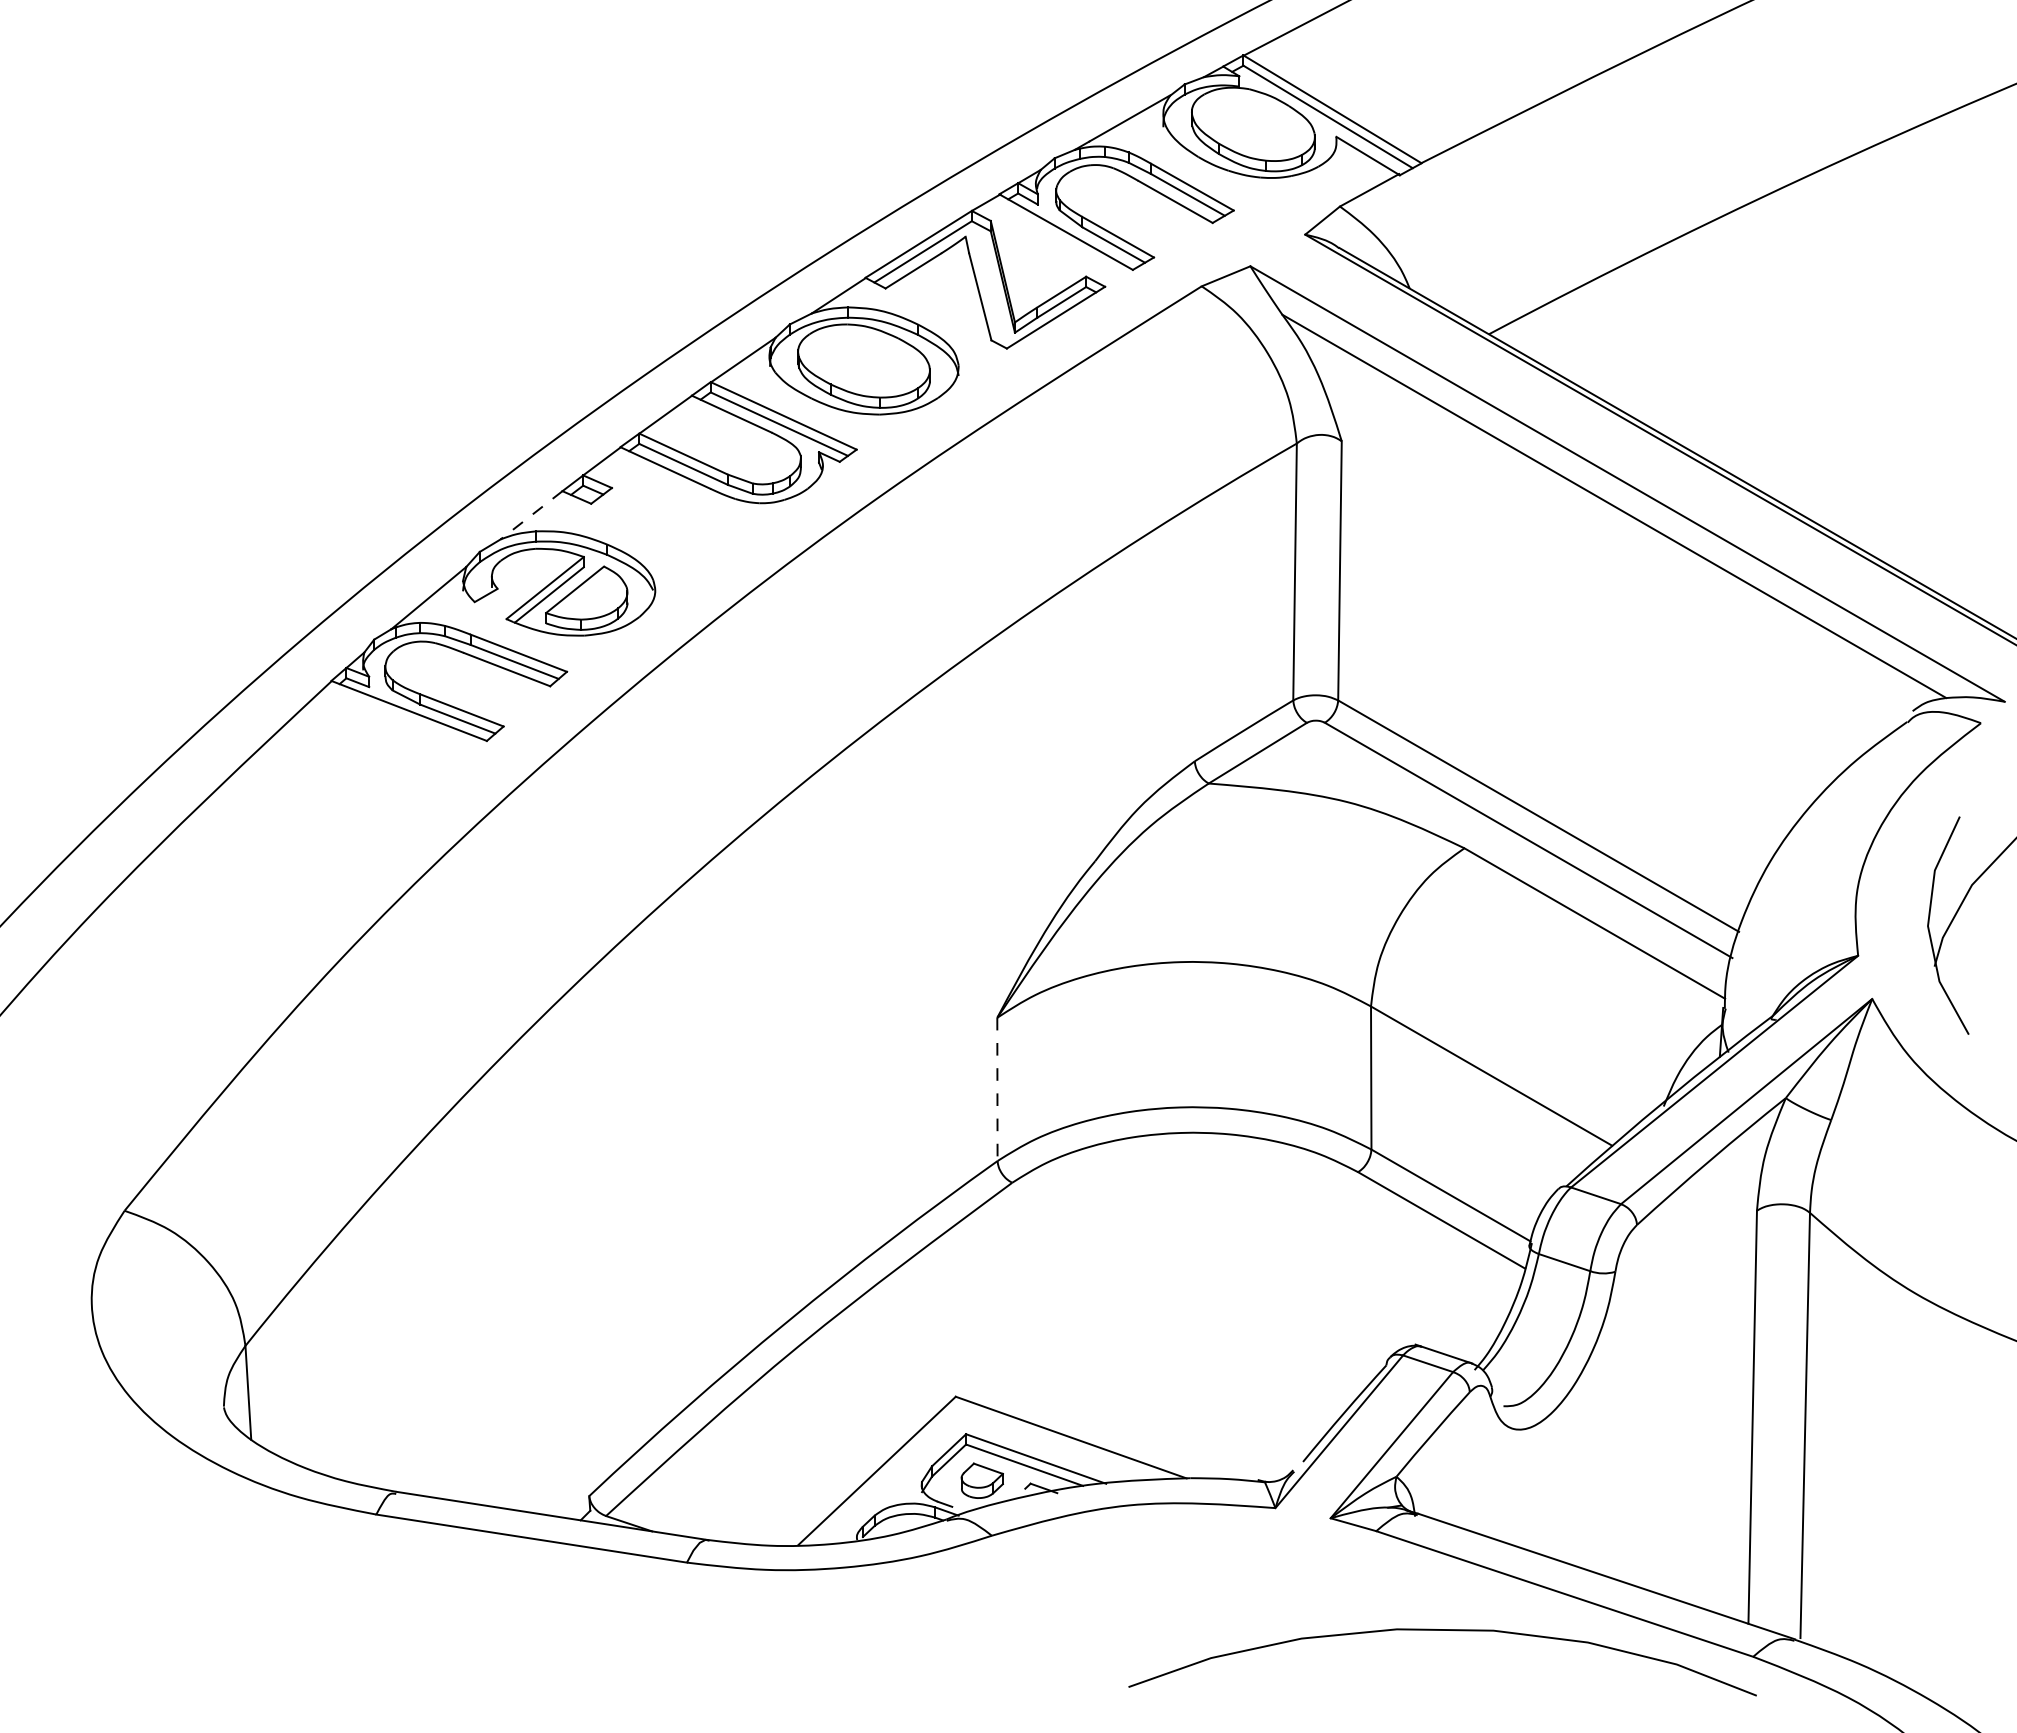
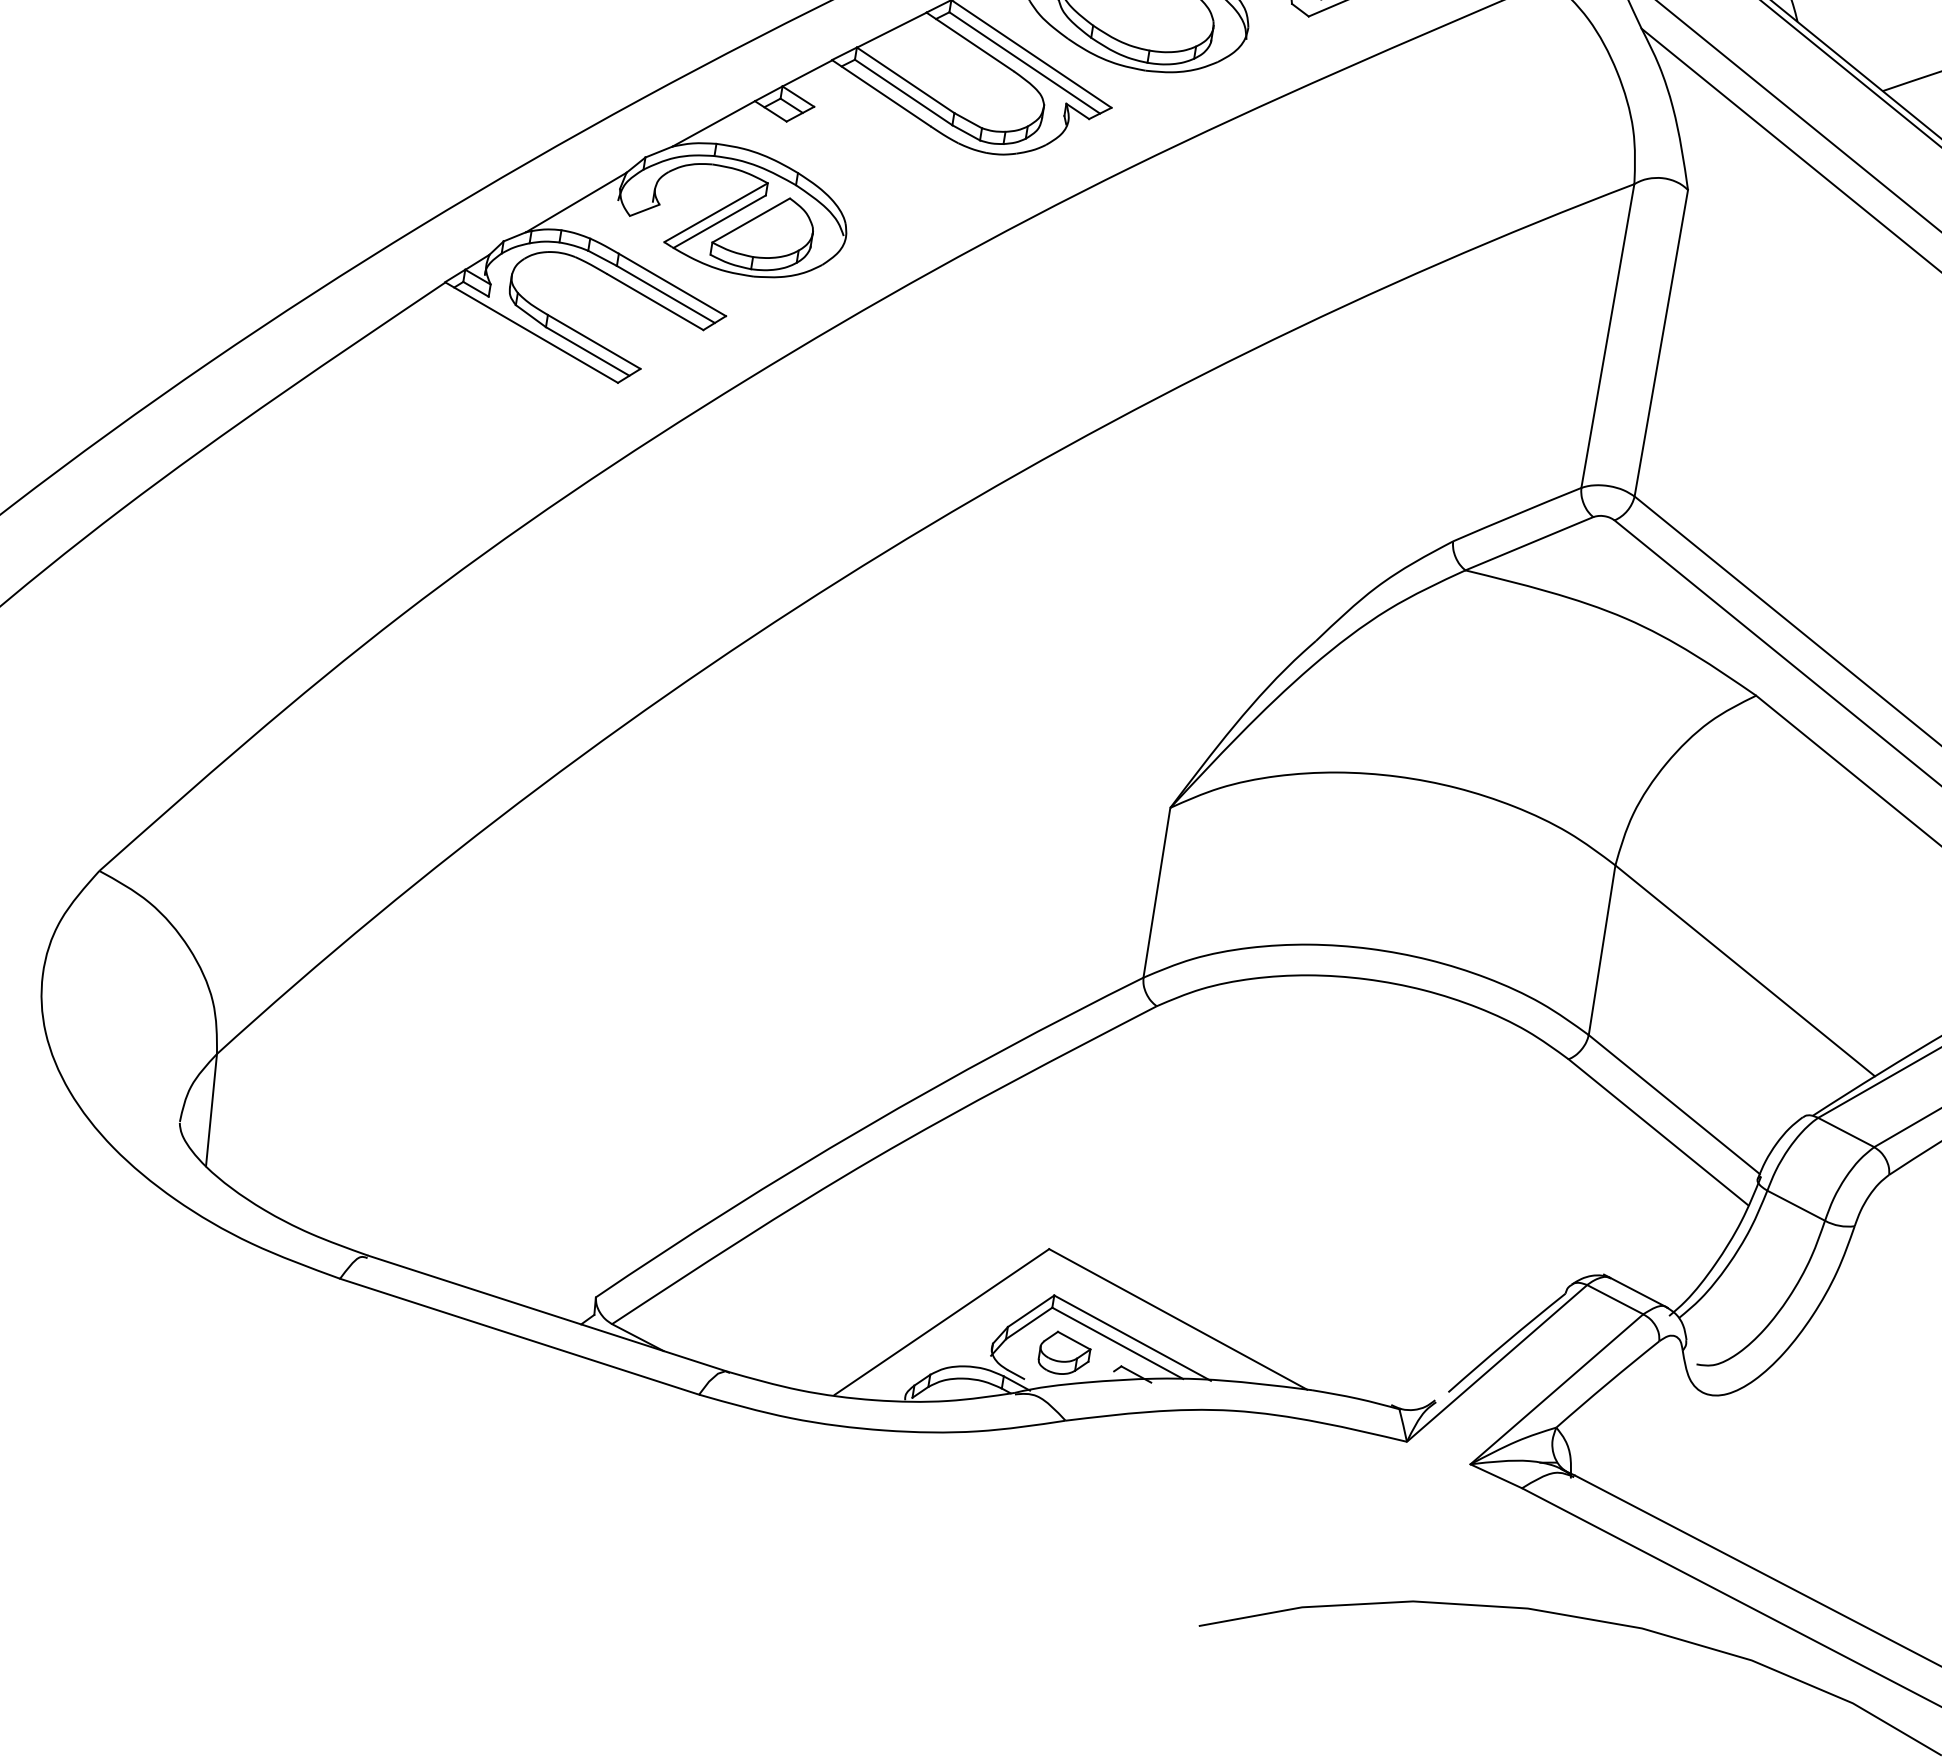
line: (531, 515) -> (713, 124), dashed -> solid
line: (997, 1089) -> (1156, 892), dashed -> solid

